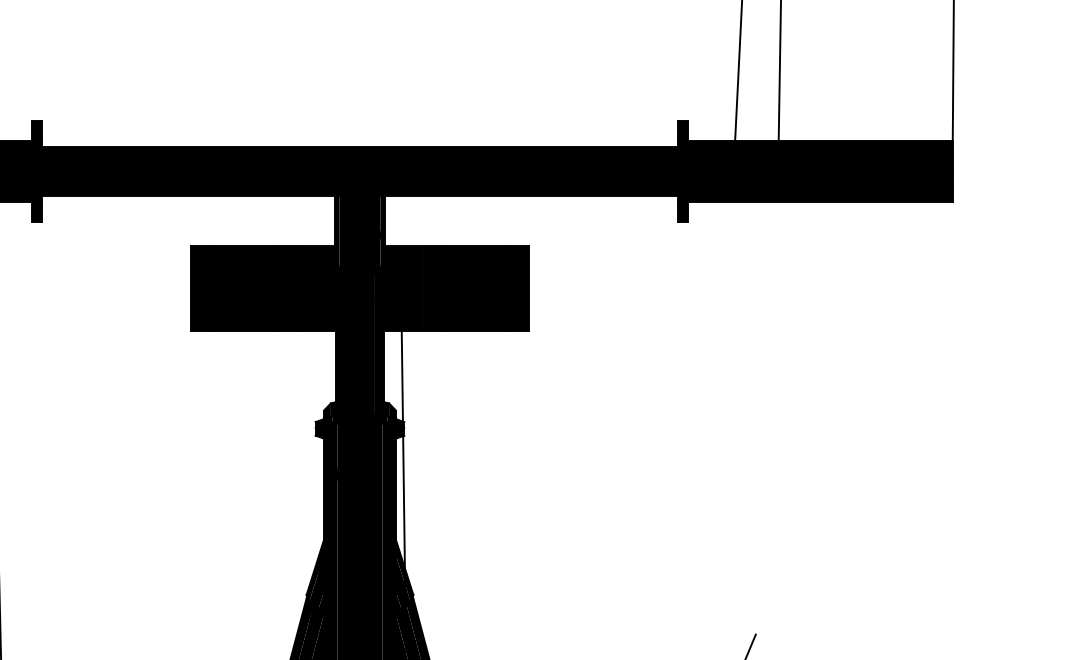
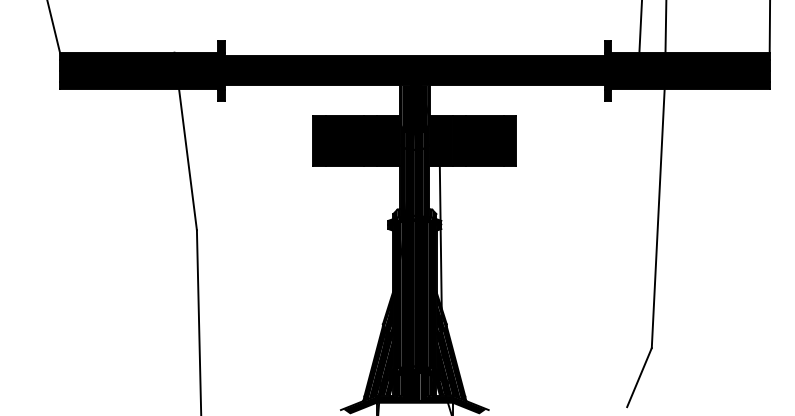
line: (767, 413) -> (658, 215), added

